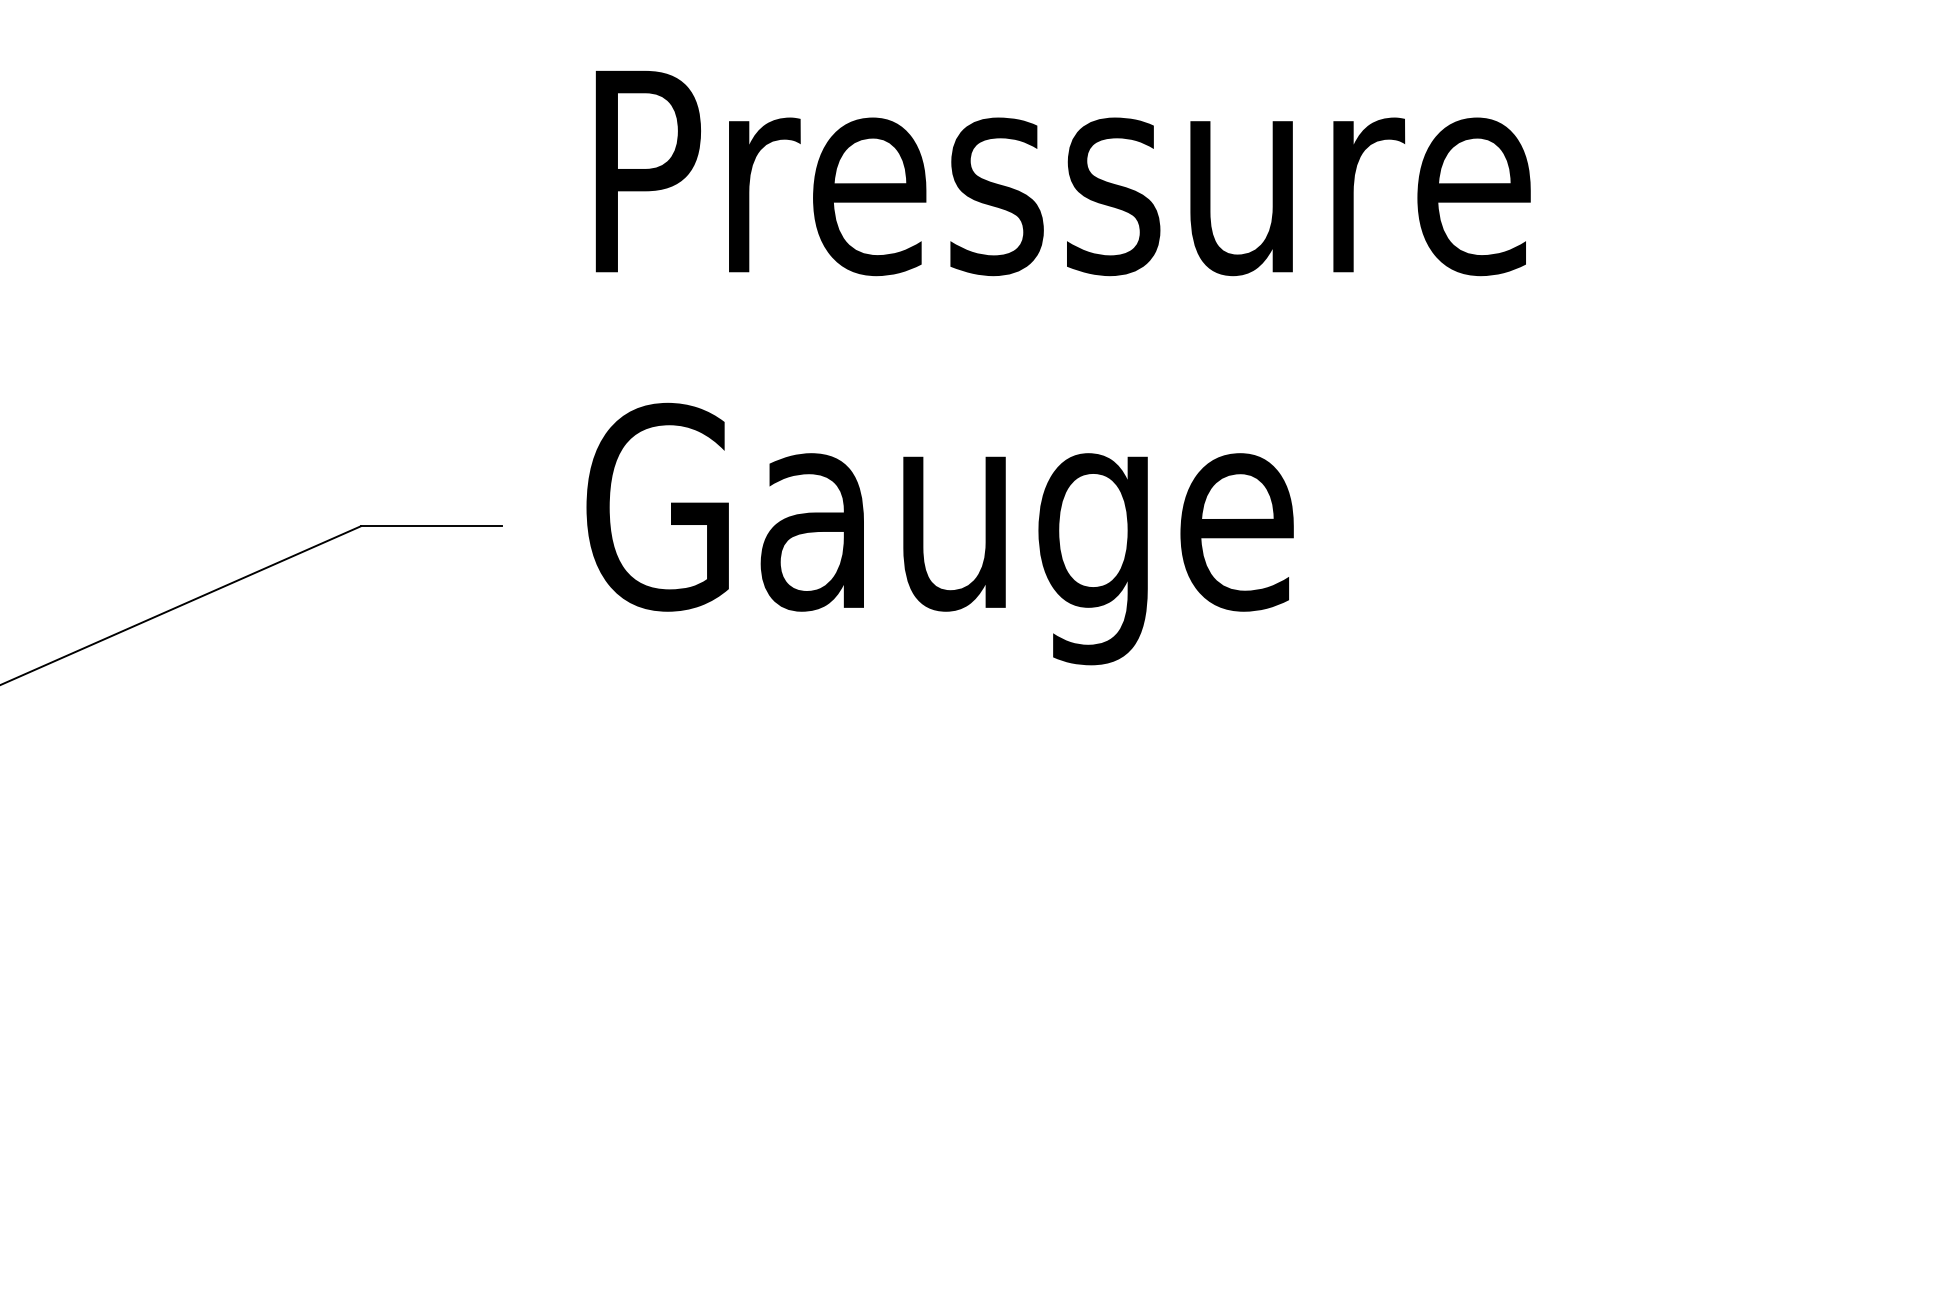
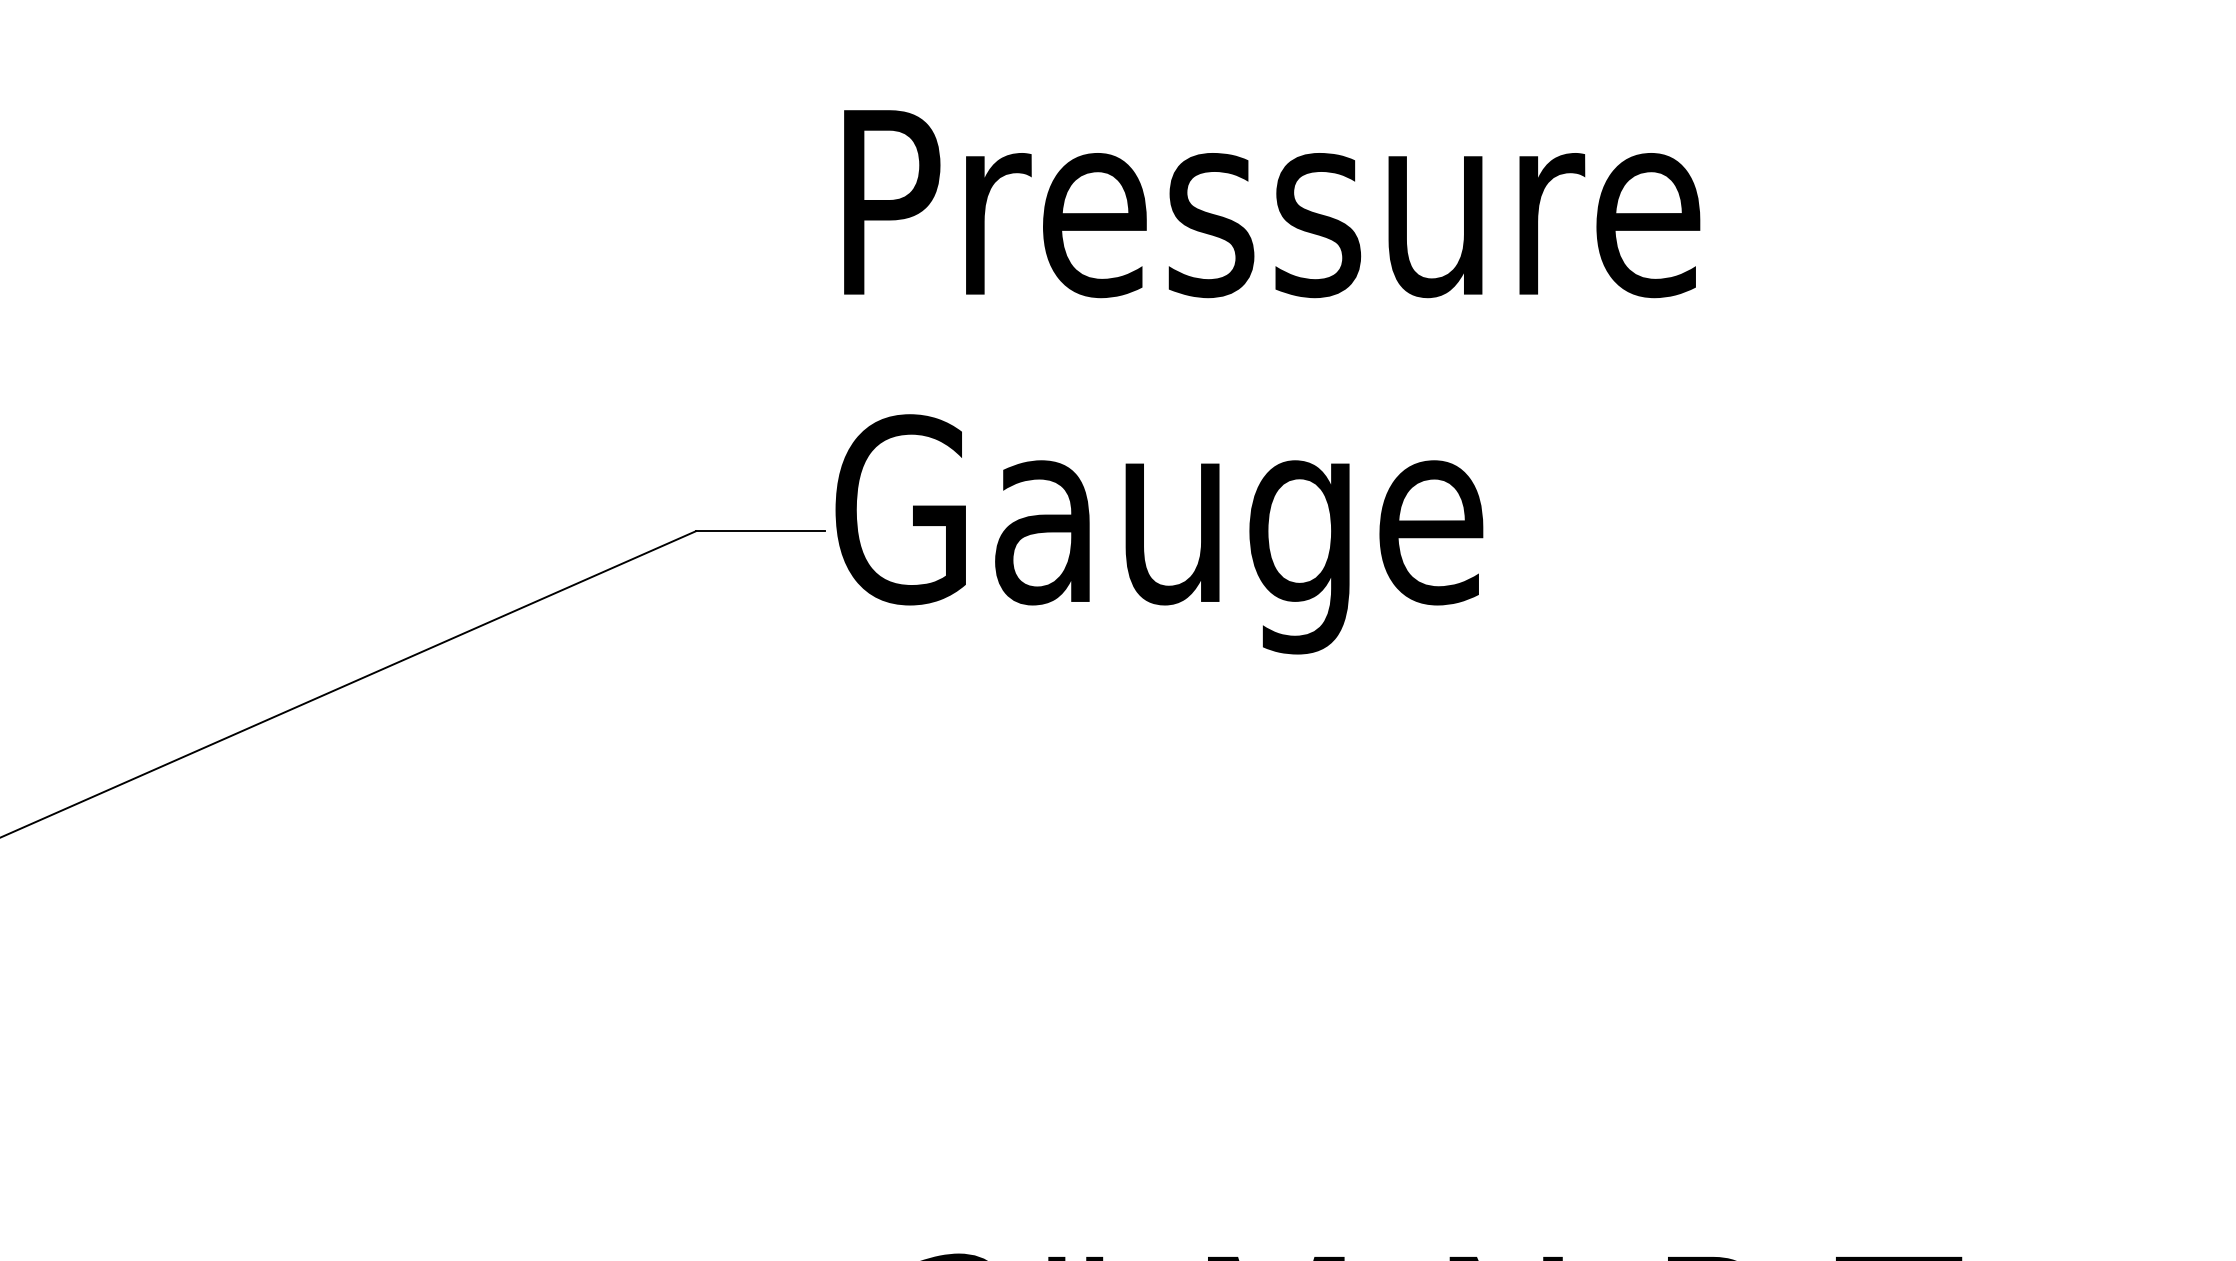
text: (1058, 368) -> (1267, 382), moved

